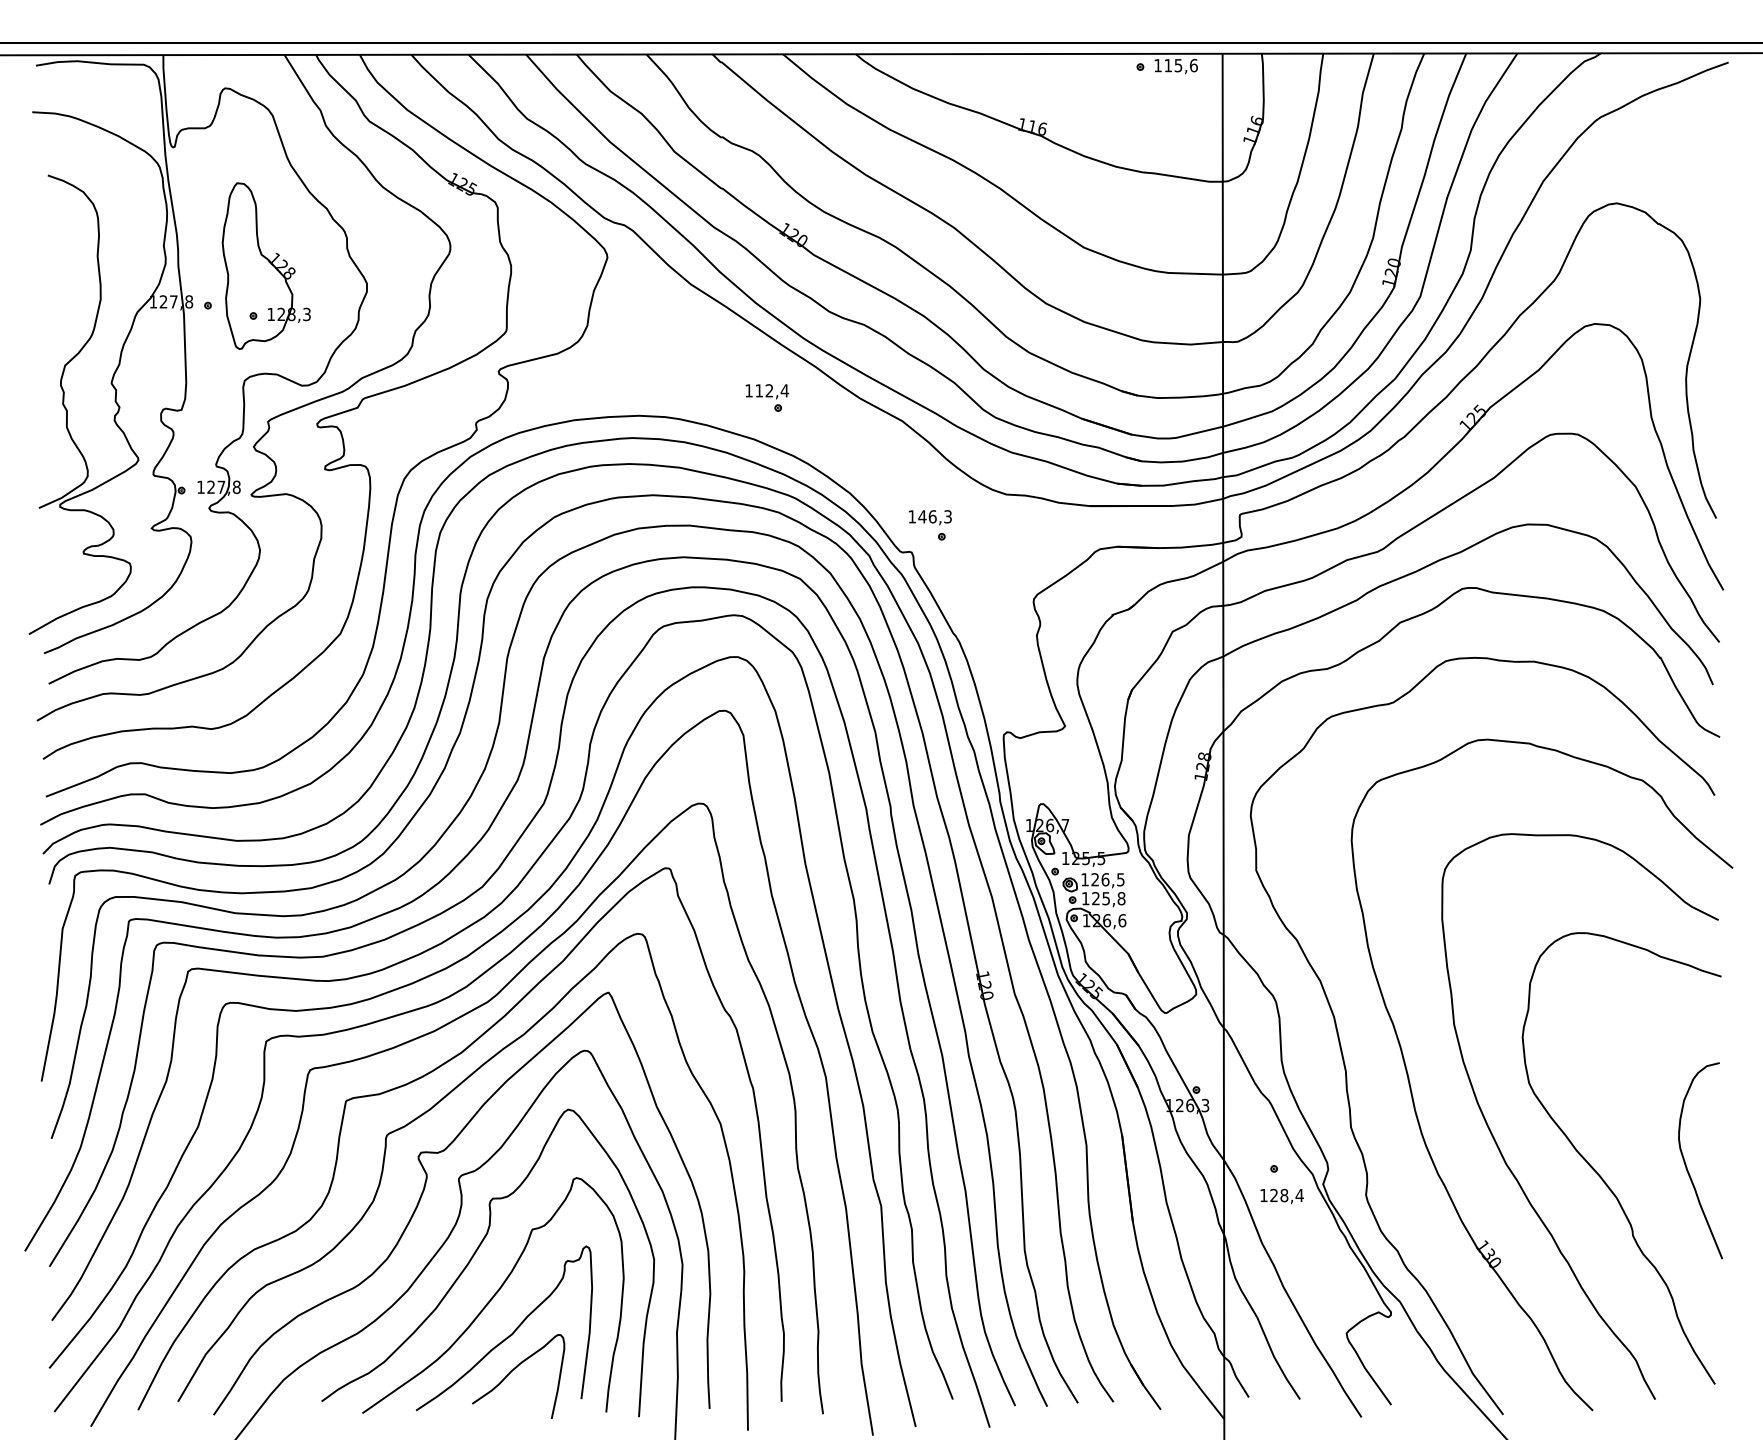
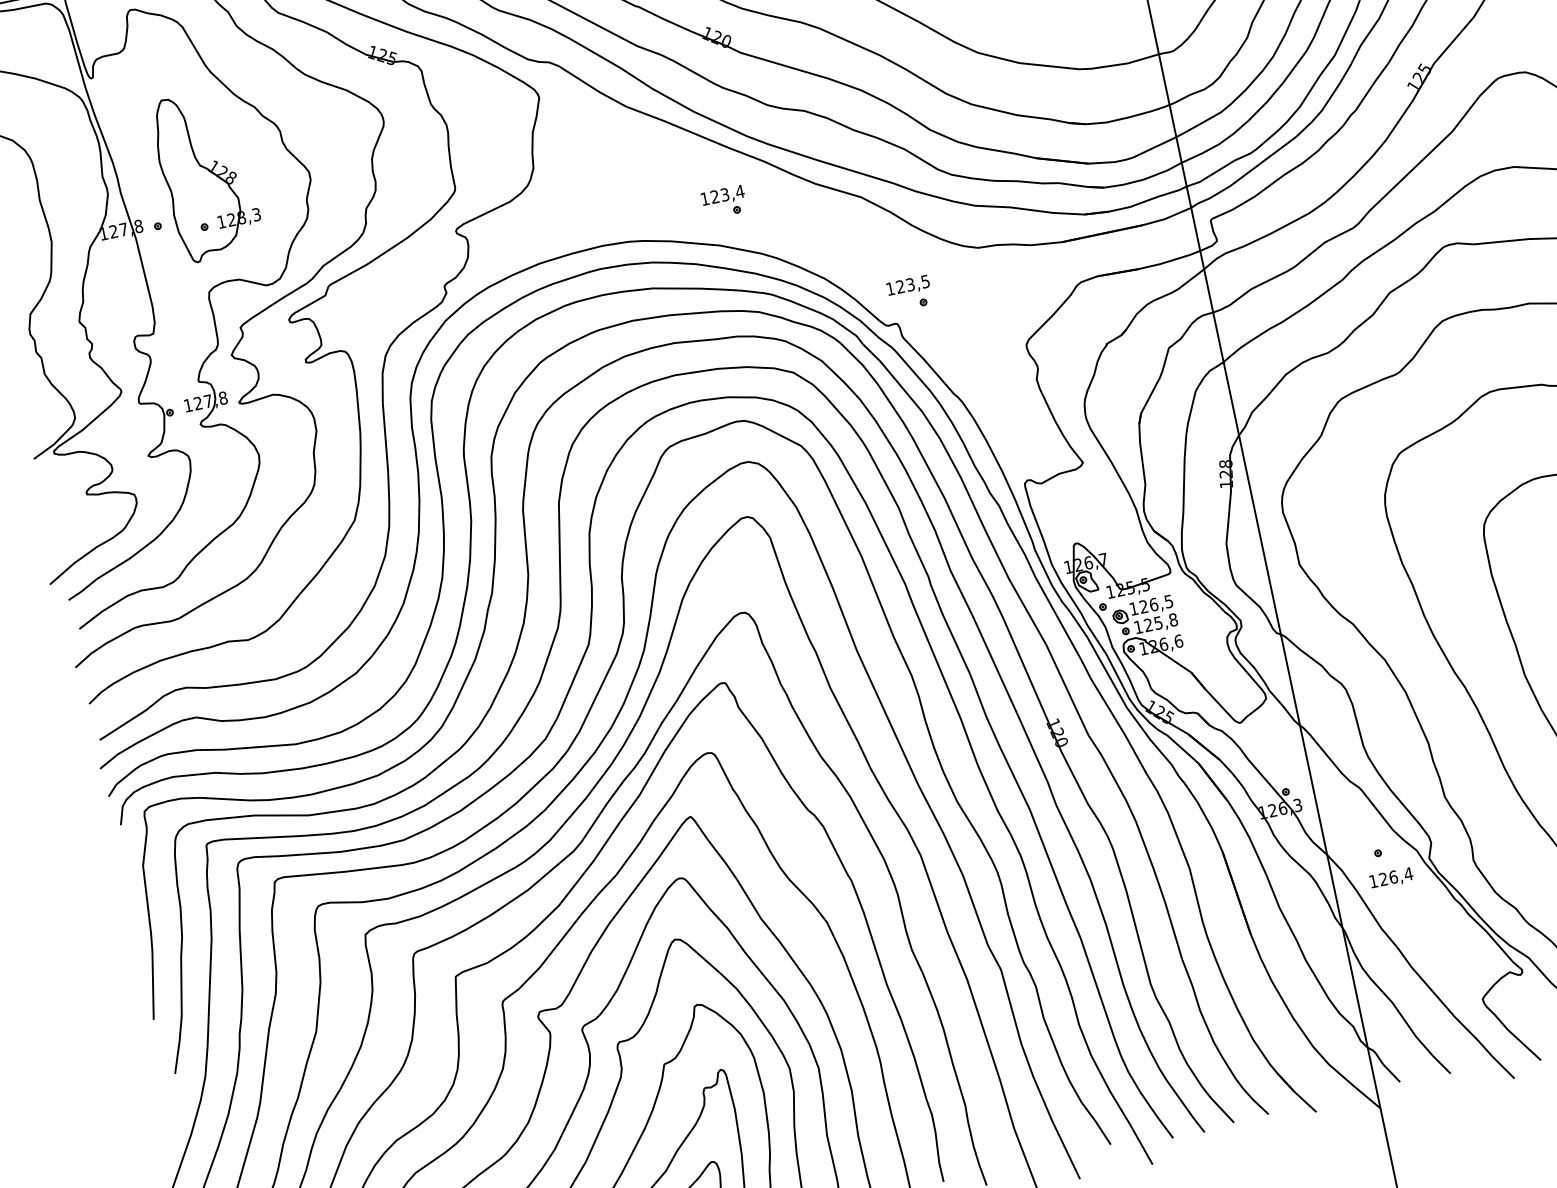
text: (764, 390) -> (720, 195), 112,4 -> 123,4
text: (934, 516) -> (912, 284), 146,3 -> 123,5
text: (1284, 1195) -> (1393, 877), 128,4 -> 126,4

